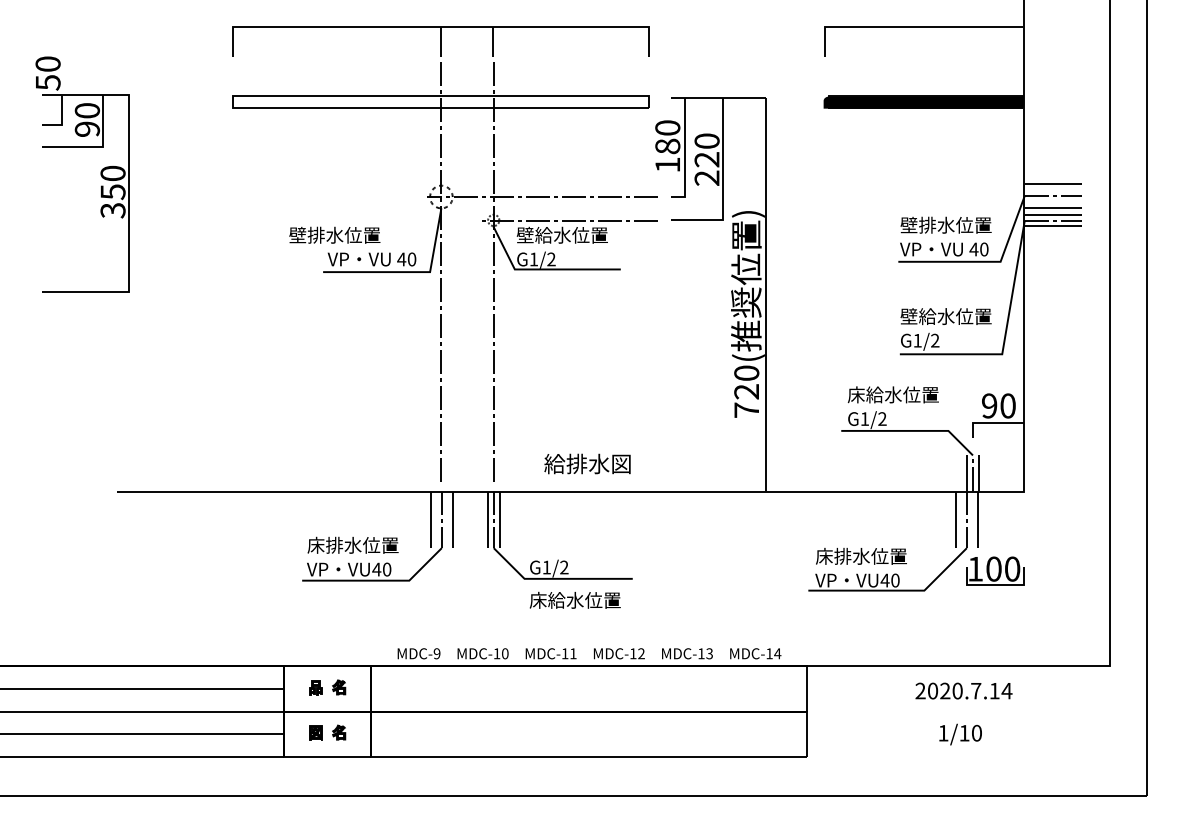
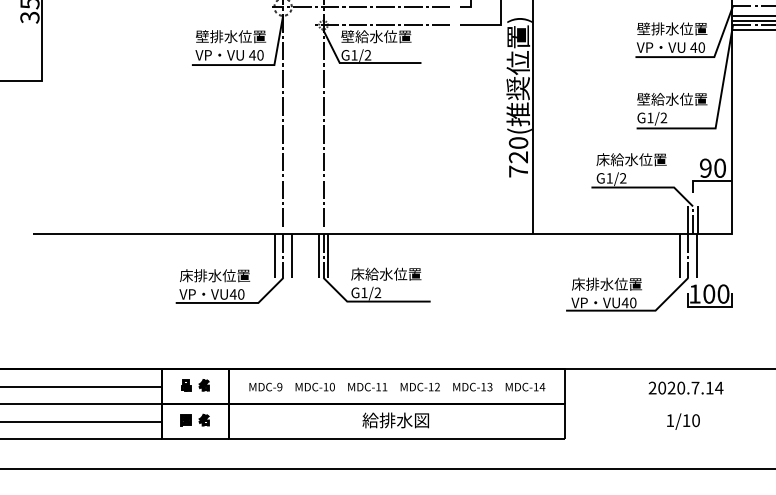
text: (334, 234) -> (230, 36), moved
text: (587, 463) -> (395, 420), moved
text: (574, 599) -> (385, 273), moved
text: (589, 653) -> (397, 386), moved

